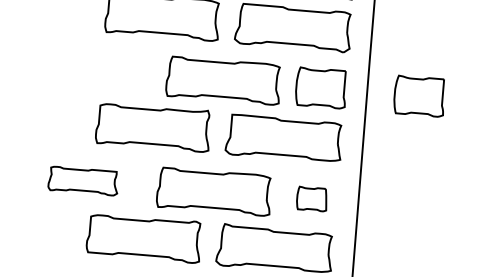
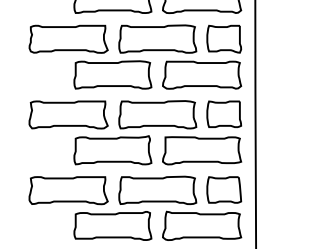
part: (92, 69) -> (68, 114), added
part: (419, 96) -> (291, 114), removed
part: (83, 180) -> (68, 190), size x1.67
part: (312, 198) -> (224, 189), size x1.67

